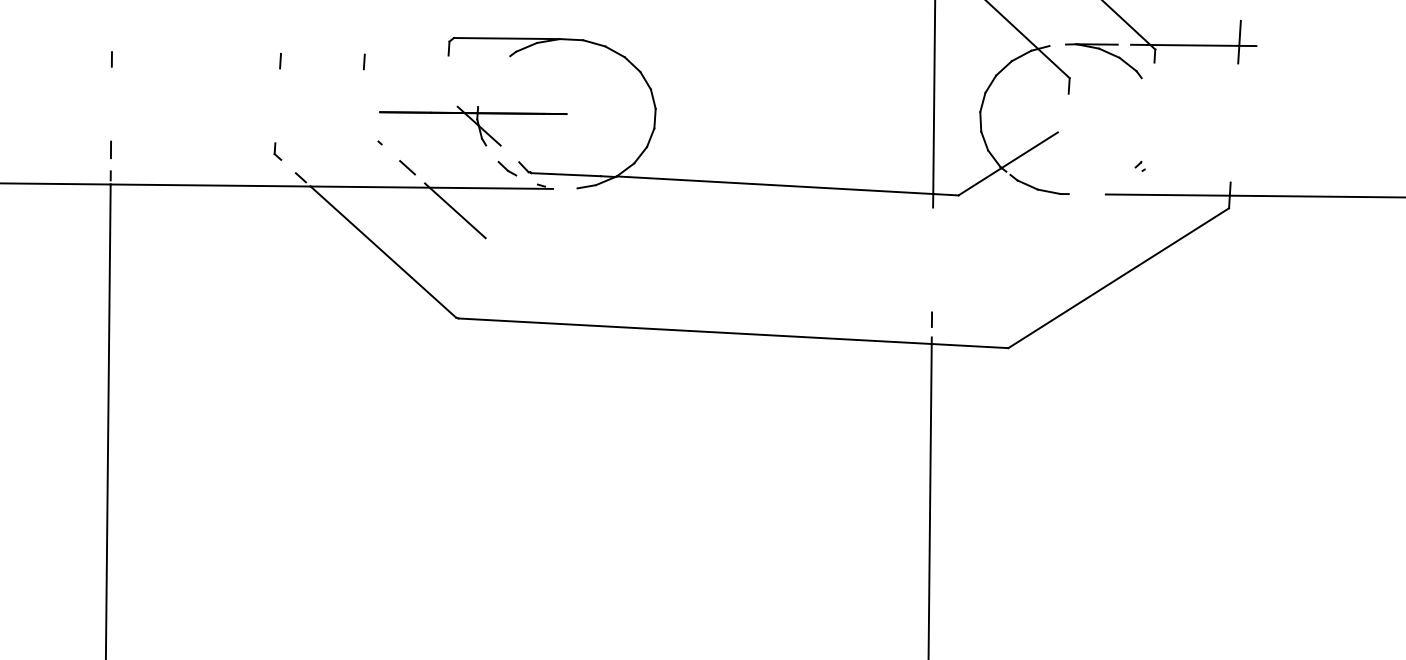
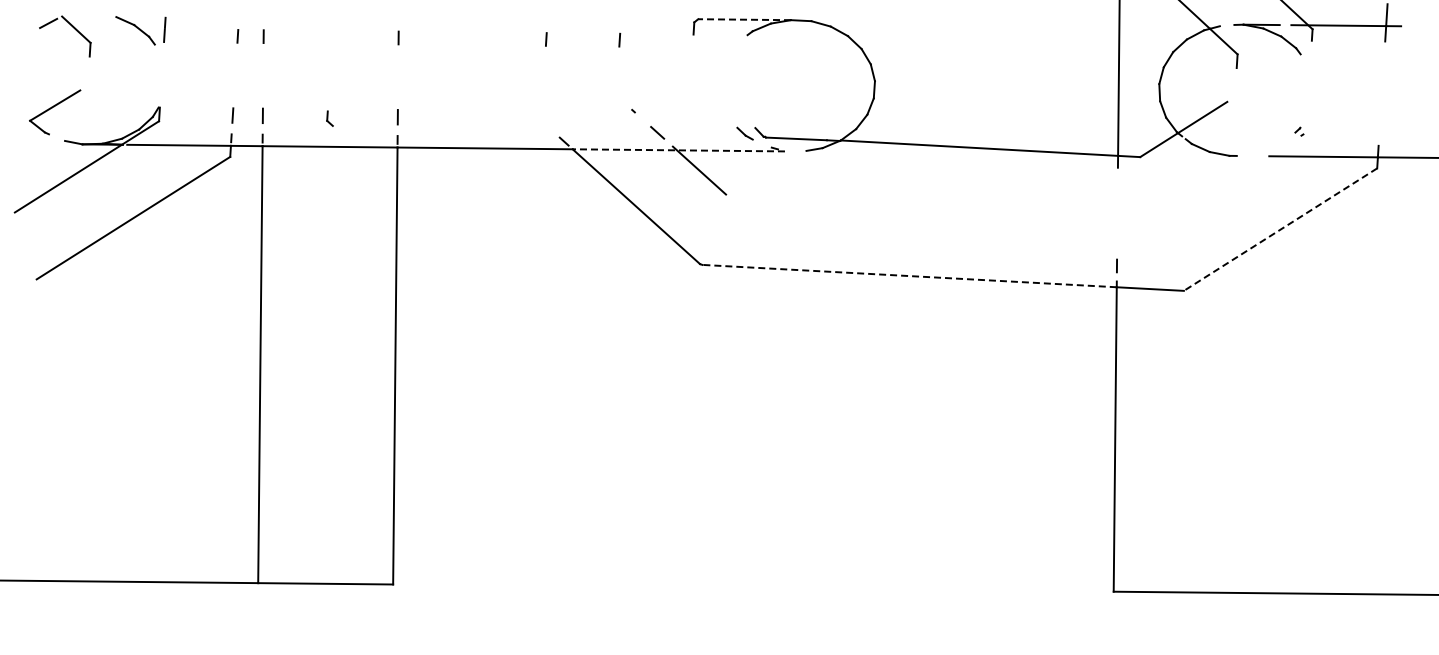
line: (506, 38) -> (744, 19), solid -> dashed
part: (472, 126) -> (714, 96), removed
part: (277, 151) -> (329, 118), moved
line: (431, 187) -> (678, 150), solid -> dashed
line: (1118, 278) -> (1280, 229), solid -> dashed
line: (695, 331) -> (909, 276), solid -> dashed

